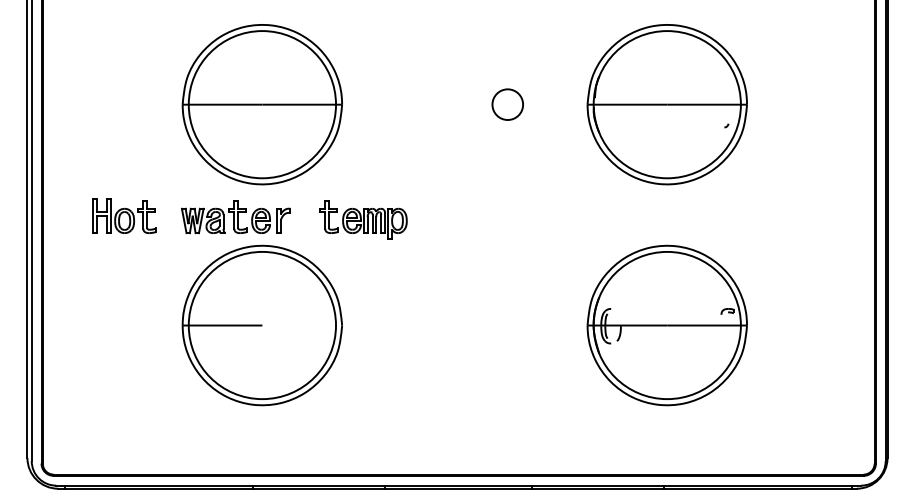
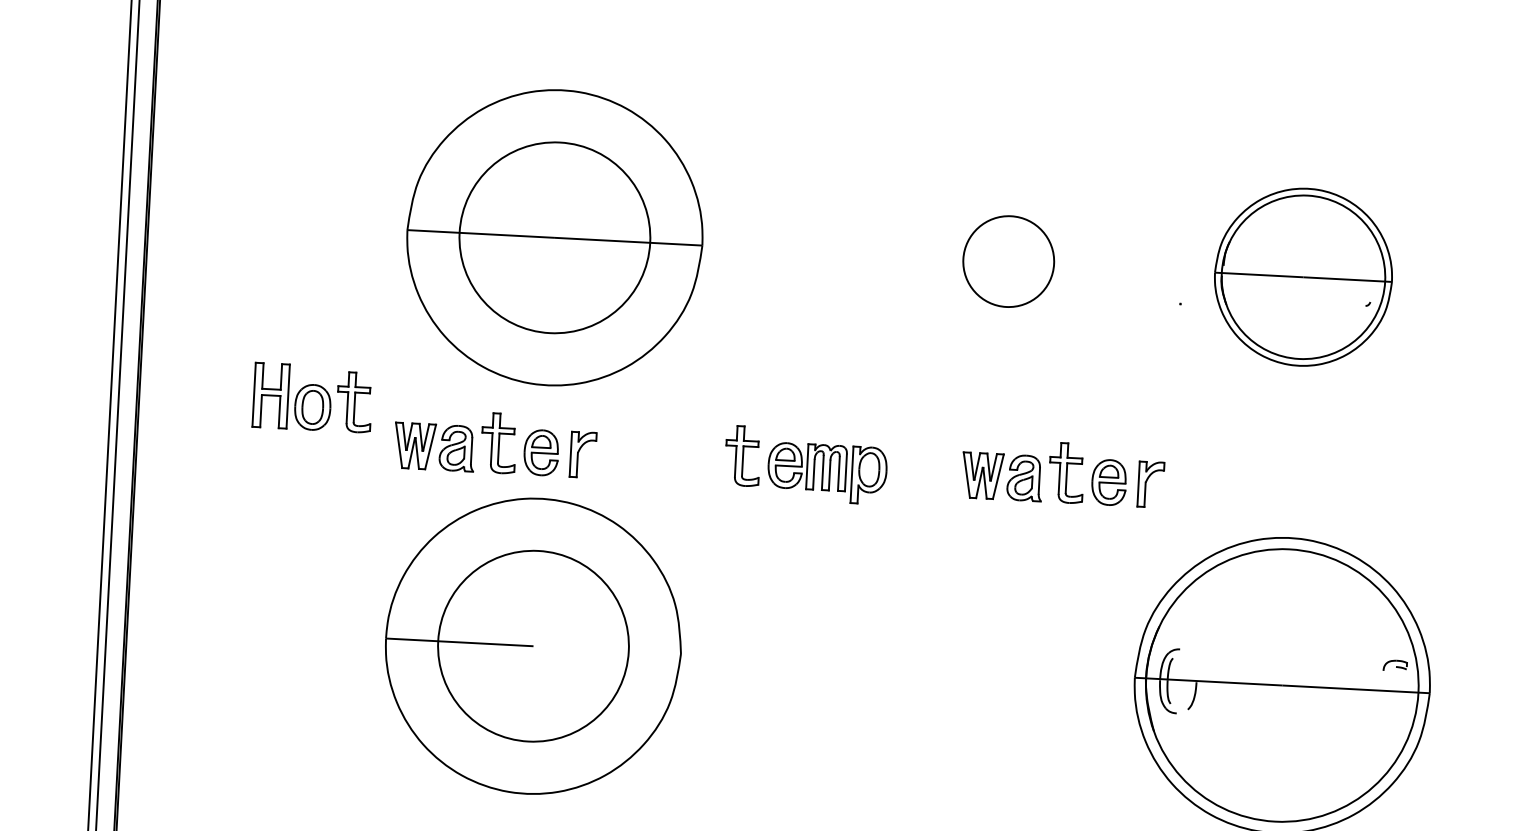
circle: (262, 104) -> (555, 237), size x0.7
circle: (507, 104) -> (1008, 261), size x1.6
part: (666, 104) -> (1302, 276), size x0.6
part: (124, 215) -> (313, 397), moved
part: (542, 217) -> (1061, 473), added
part: (363, 219) -> (806, 463), moved
circle: (262, 325) -> (533, 646), size x0.7

